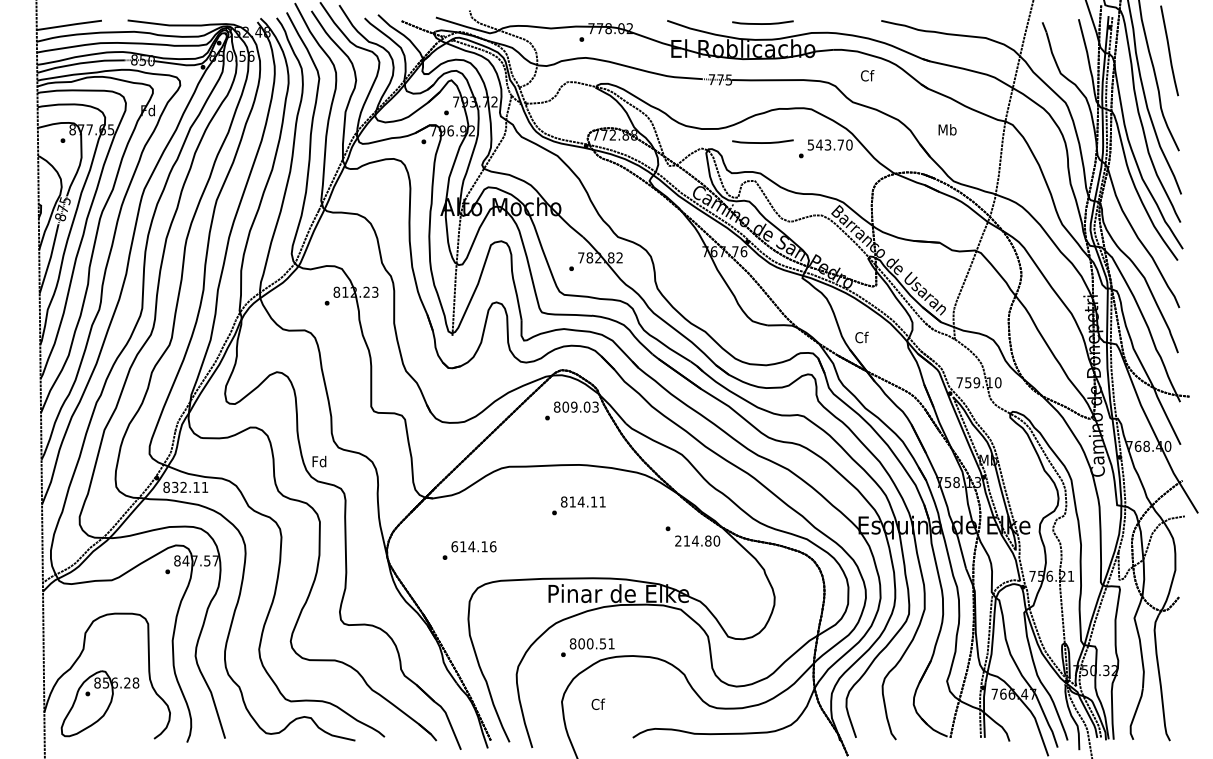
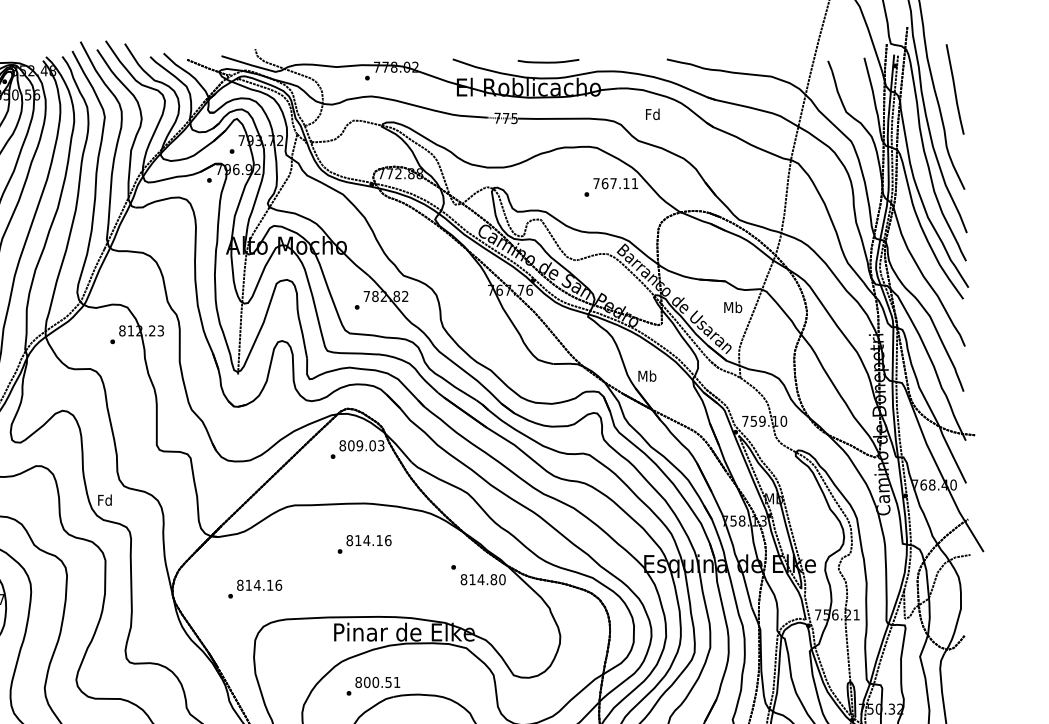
text: (867, 75) -> (653, 114), Cf -> Fd
text: (947, 129) -> (733, 307), moved
curve: (762, 142) -> (548, 181), removed
text: (829, 144) -> (615, 183), 543.70 -> 767.11
text: (861, 337) -> (647, 376), Cf -> Mb
text: (602, 501) -> (388, 540), 814.11 -> 814.16
text: (678, 540) -> (464, 579), 214.80 -> 814.80
text: (454, 546) -> (240, 585), 614.16 -> 814.16

